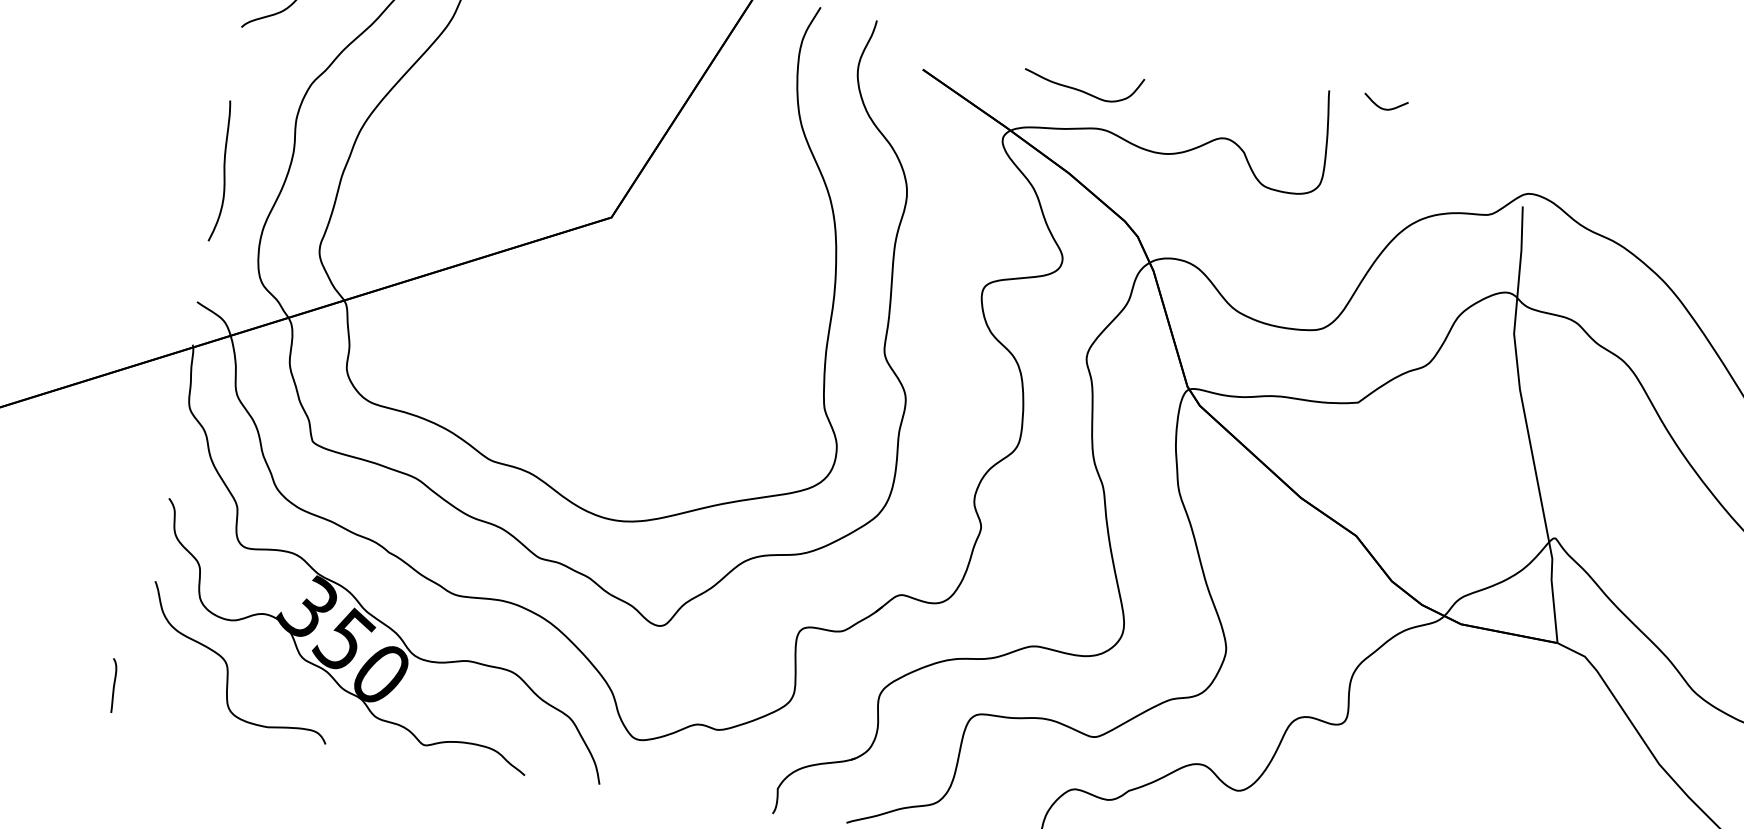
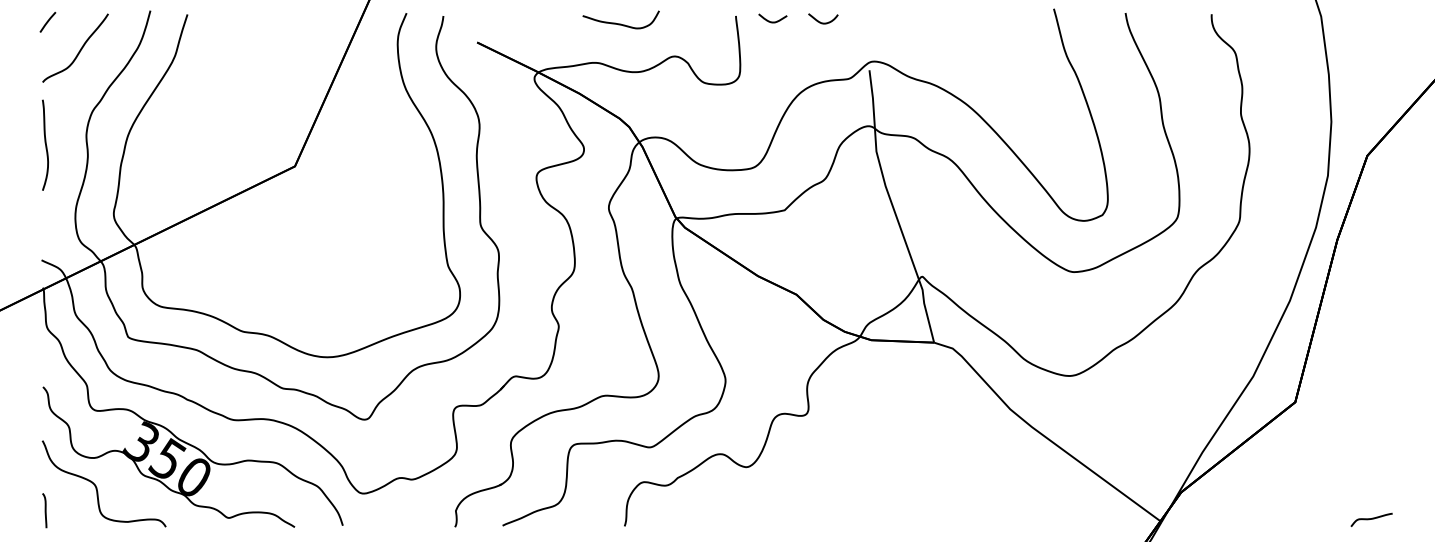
curve: (1081, 89) -> (620, 23), moved
curve: (1463, 121) -> (823, 22), added
curve: (223, 170) -> (45, 144), moved
curve: (112, 685) -> (44, 510), moved

